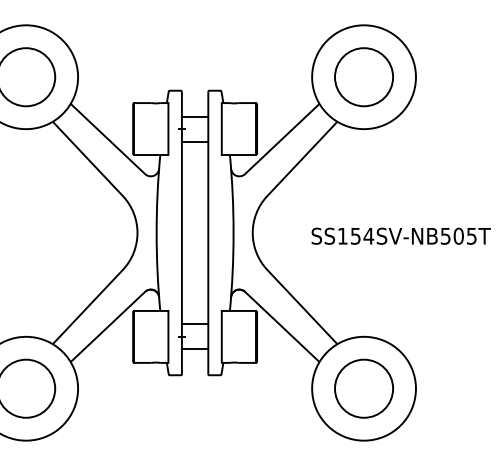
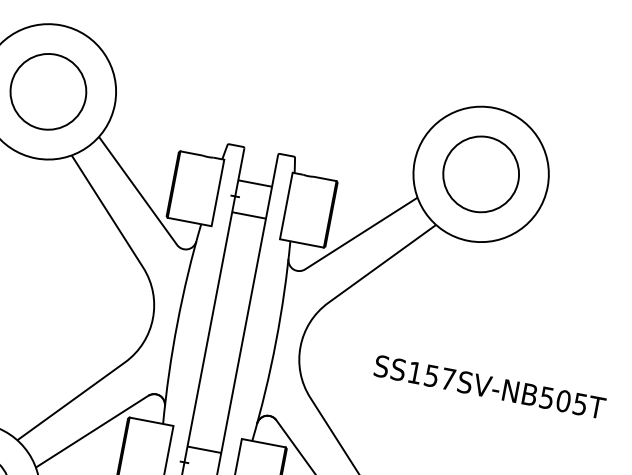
text: (368, 236) -> (447, 379), SS154SV-NB505T -> SS157SV-NB505T

